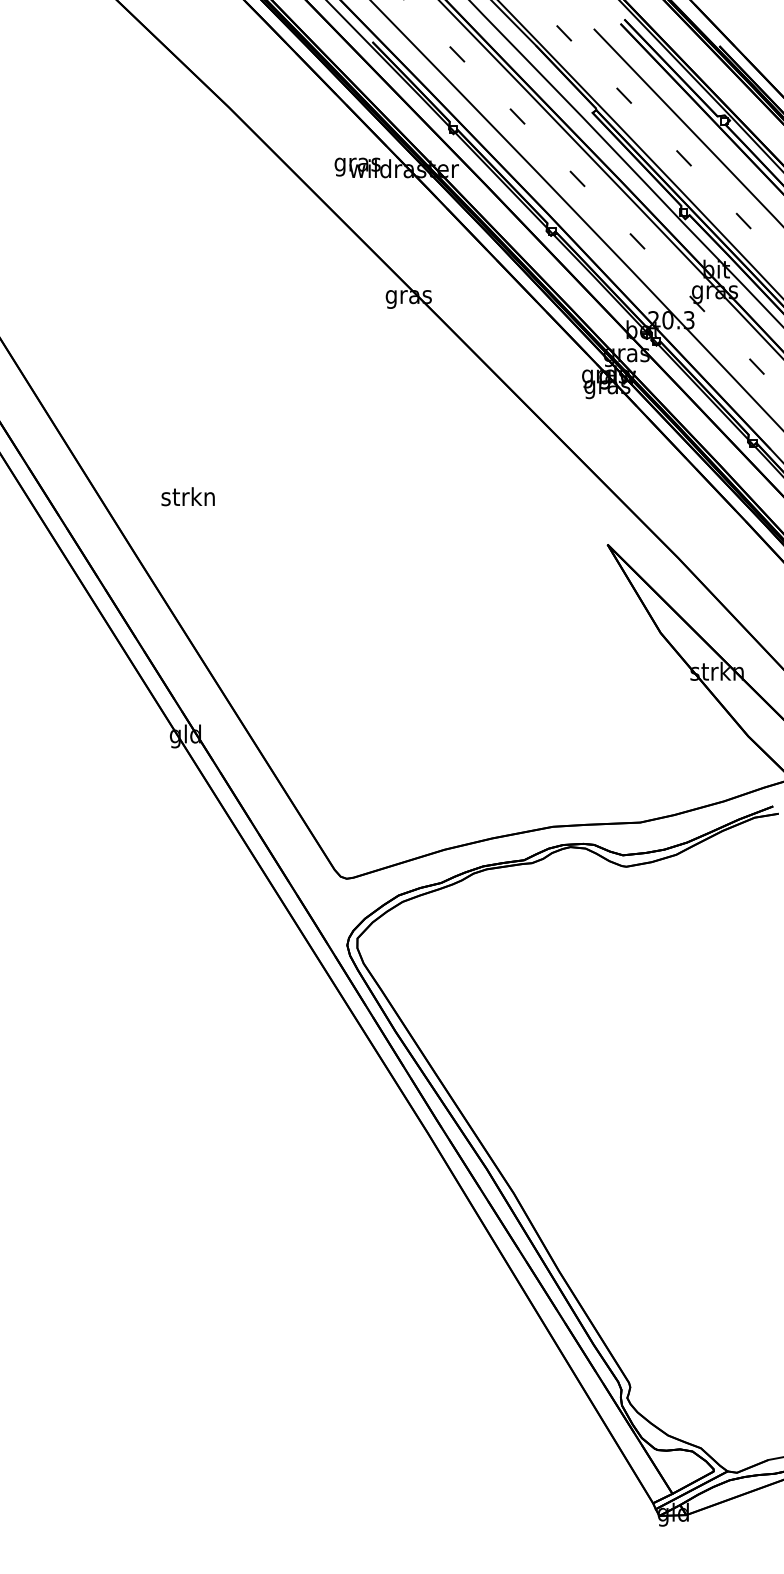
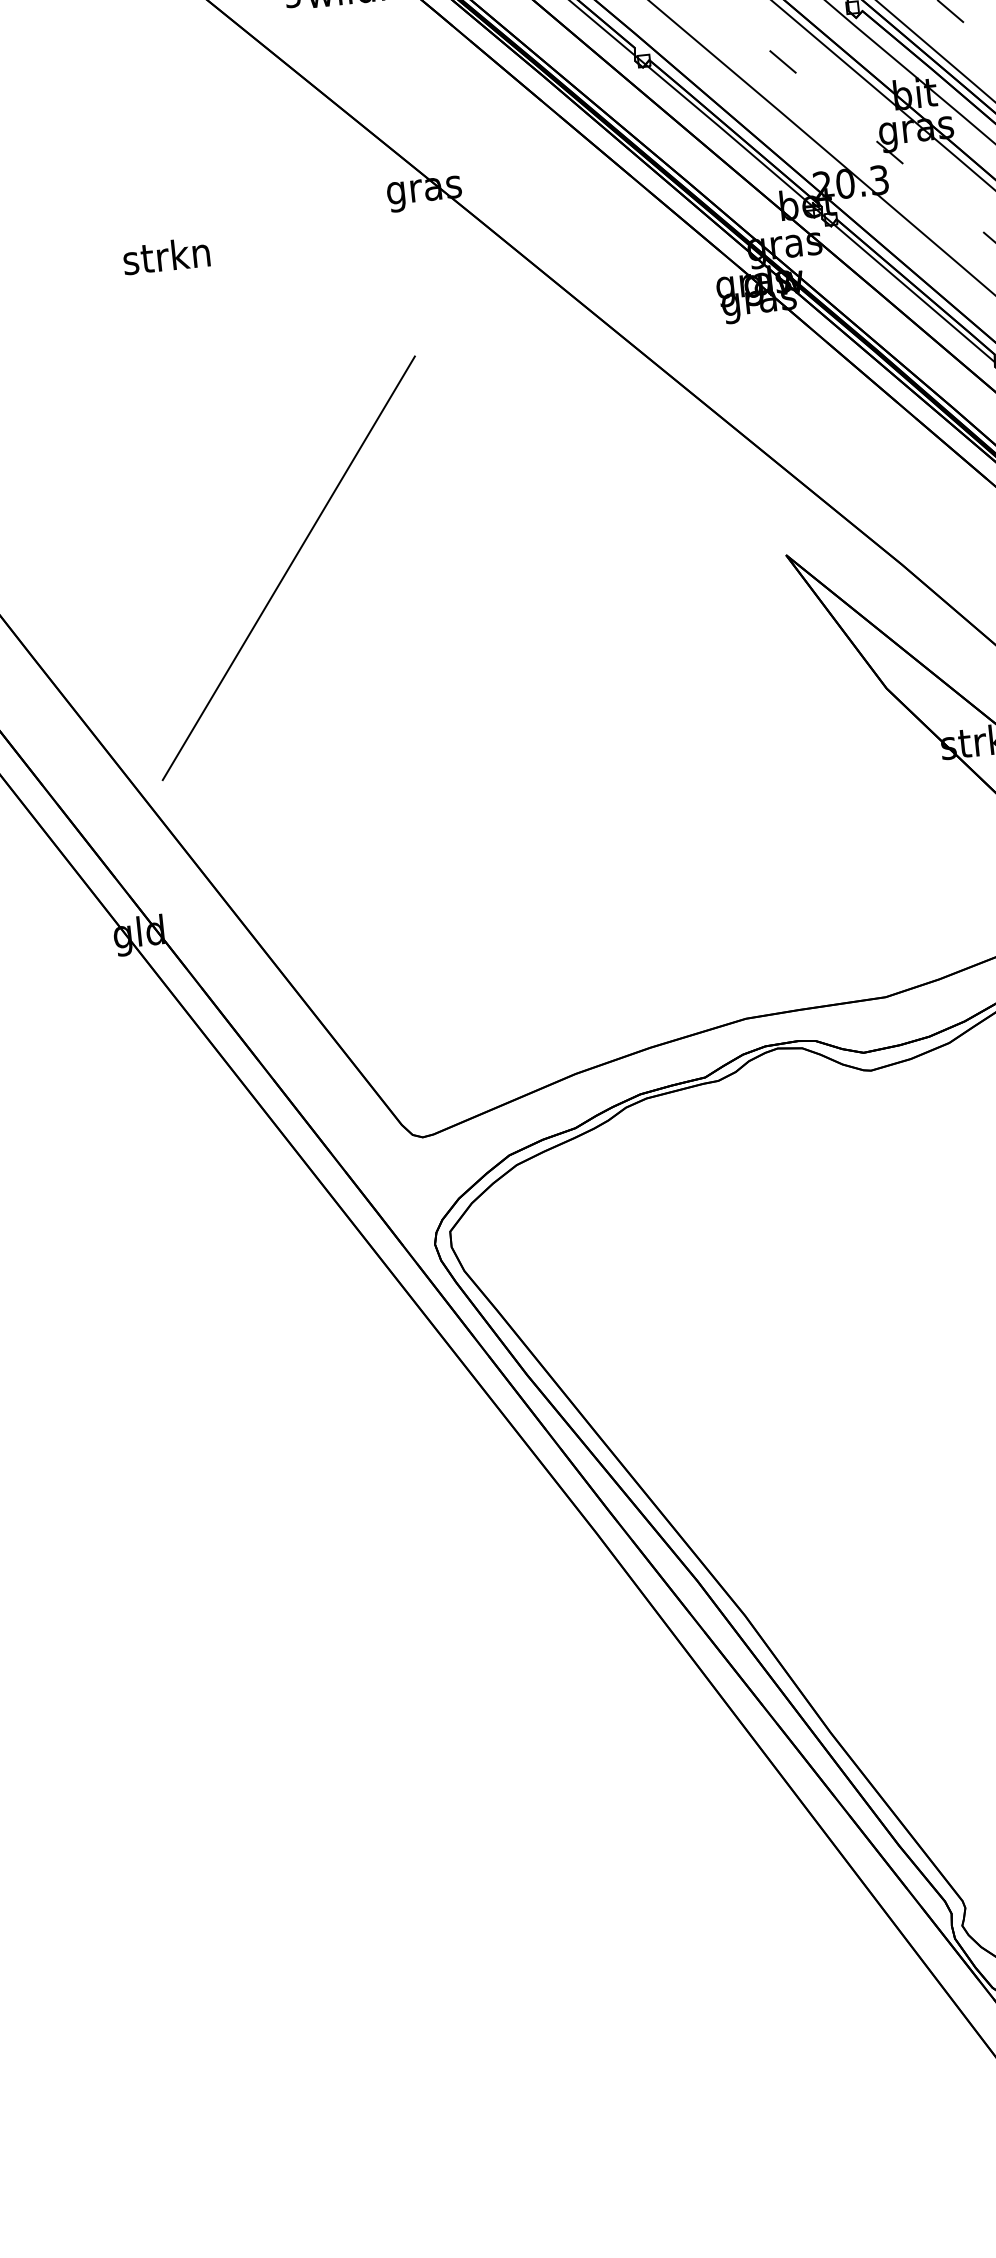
text: (187, 496) -> (165, 255), moved
line: (301, 520) -> (289, 568), added

